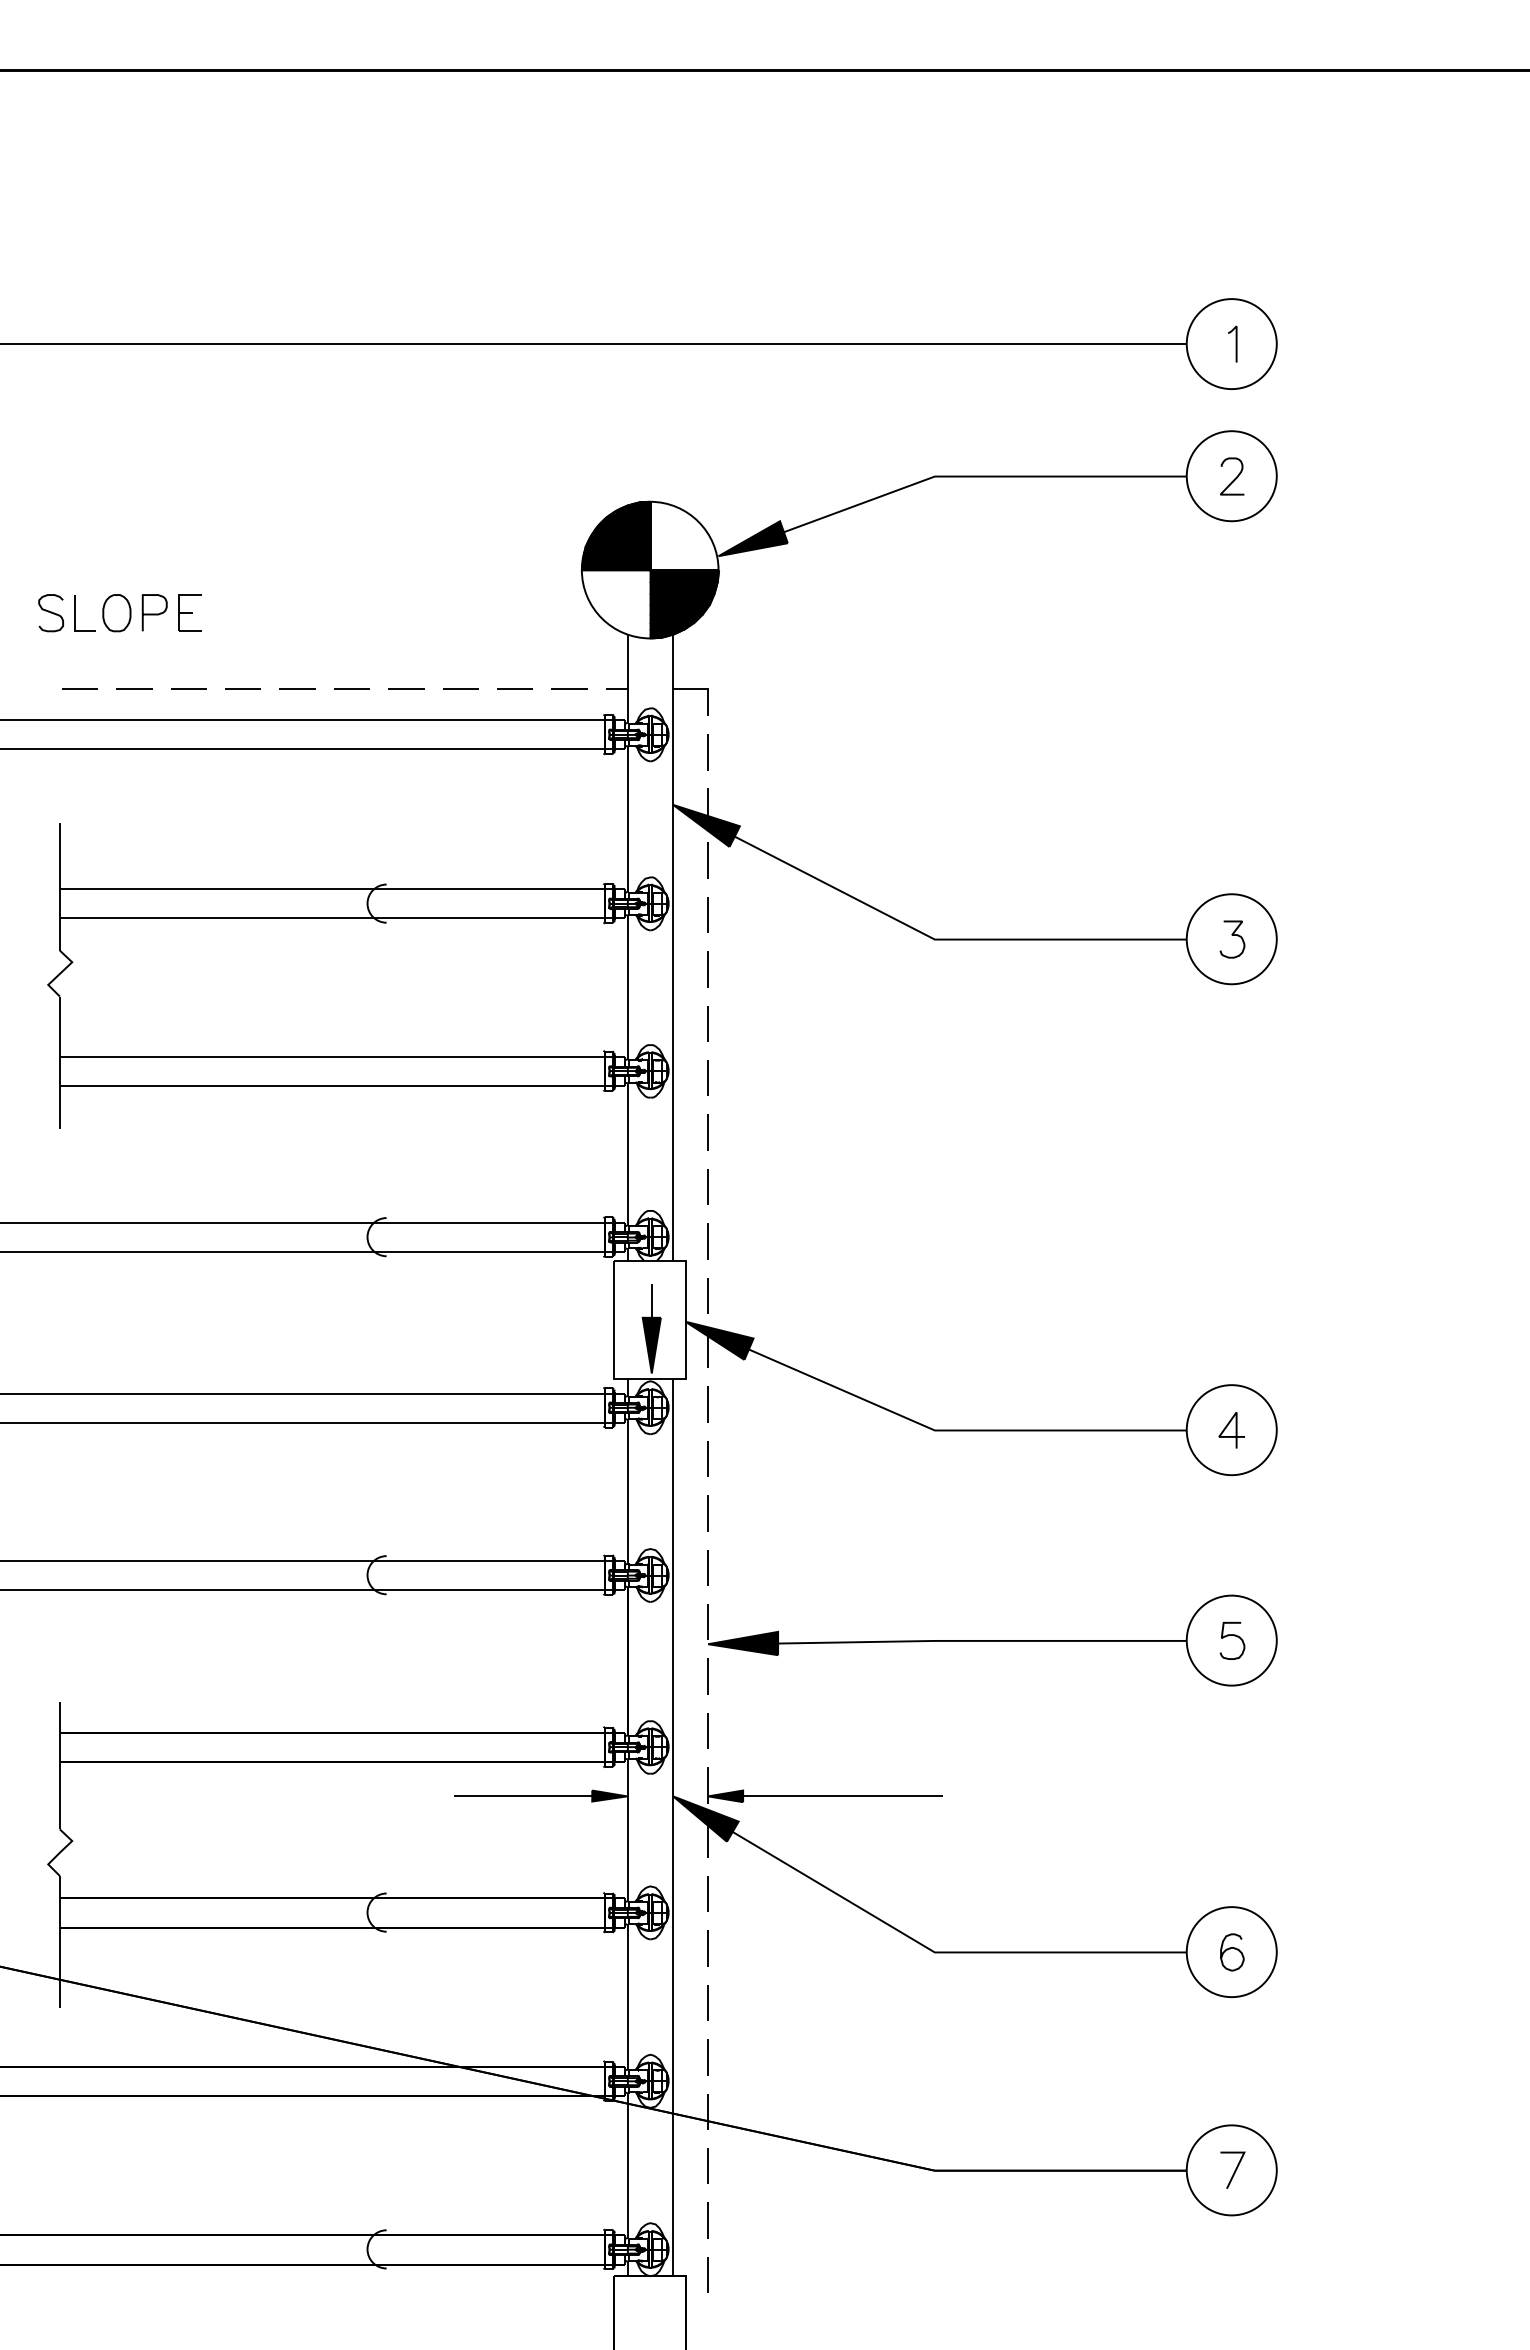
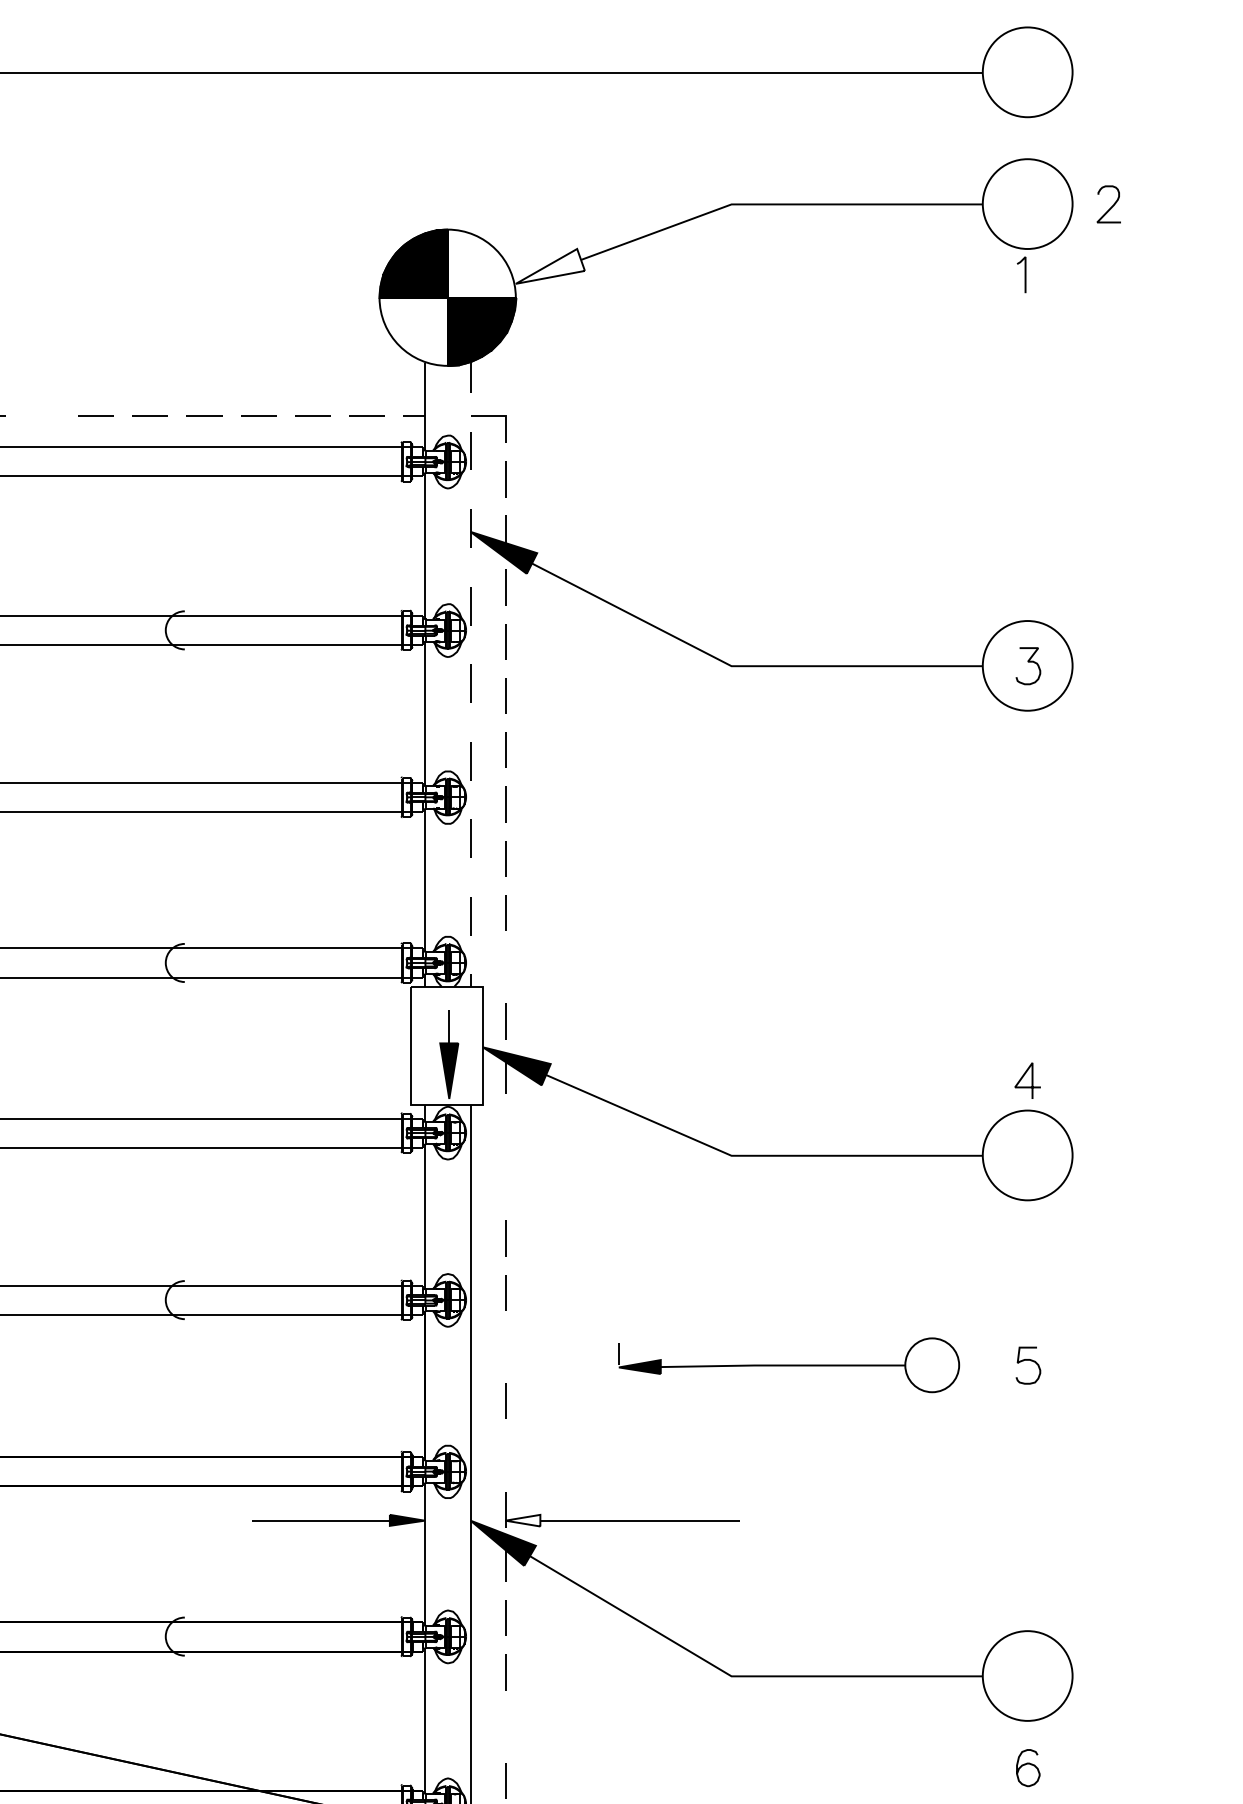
line: (1235, 343) -> (1024, 274), moved
curve: (1234, 478) -> (1111, 206), moved
fill: (752, 538) -> (549, 266), removed
line: (242, 688) -> (41, 415), removed
line: (673, 944) -> (470, 671), solid -> dashed
line: (707, 1241) -> (504, 967), removed
line: (707, 1404) -> (504, 1129), removed
line: (1235, 1430) -> (1031, 1081), moved
line: (707, 1458) -> (504, 1183), removed
part: (992, 1640) -> (789, 1365), size x0.6
line: (707, 1730) -> (504, 1454), removed
fill: (725, 1796) -> (522, 1520), removed
curve: (1230, 1949) -> (1026, 1765), moved
line: (707, 2002) -> (504, 1726), removed

